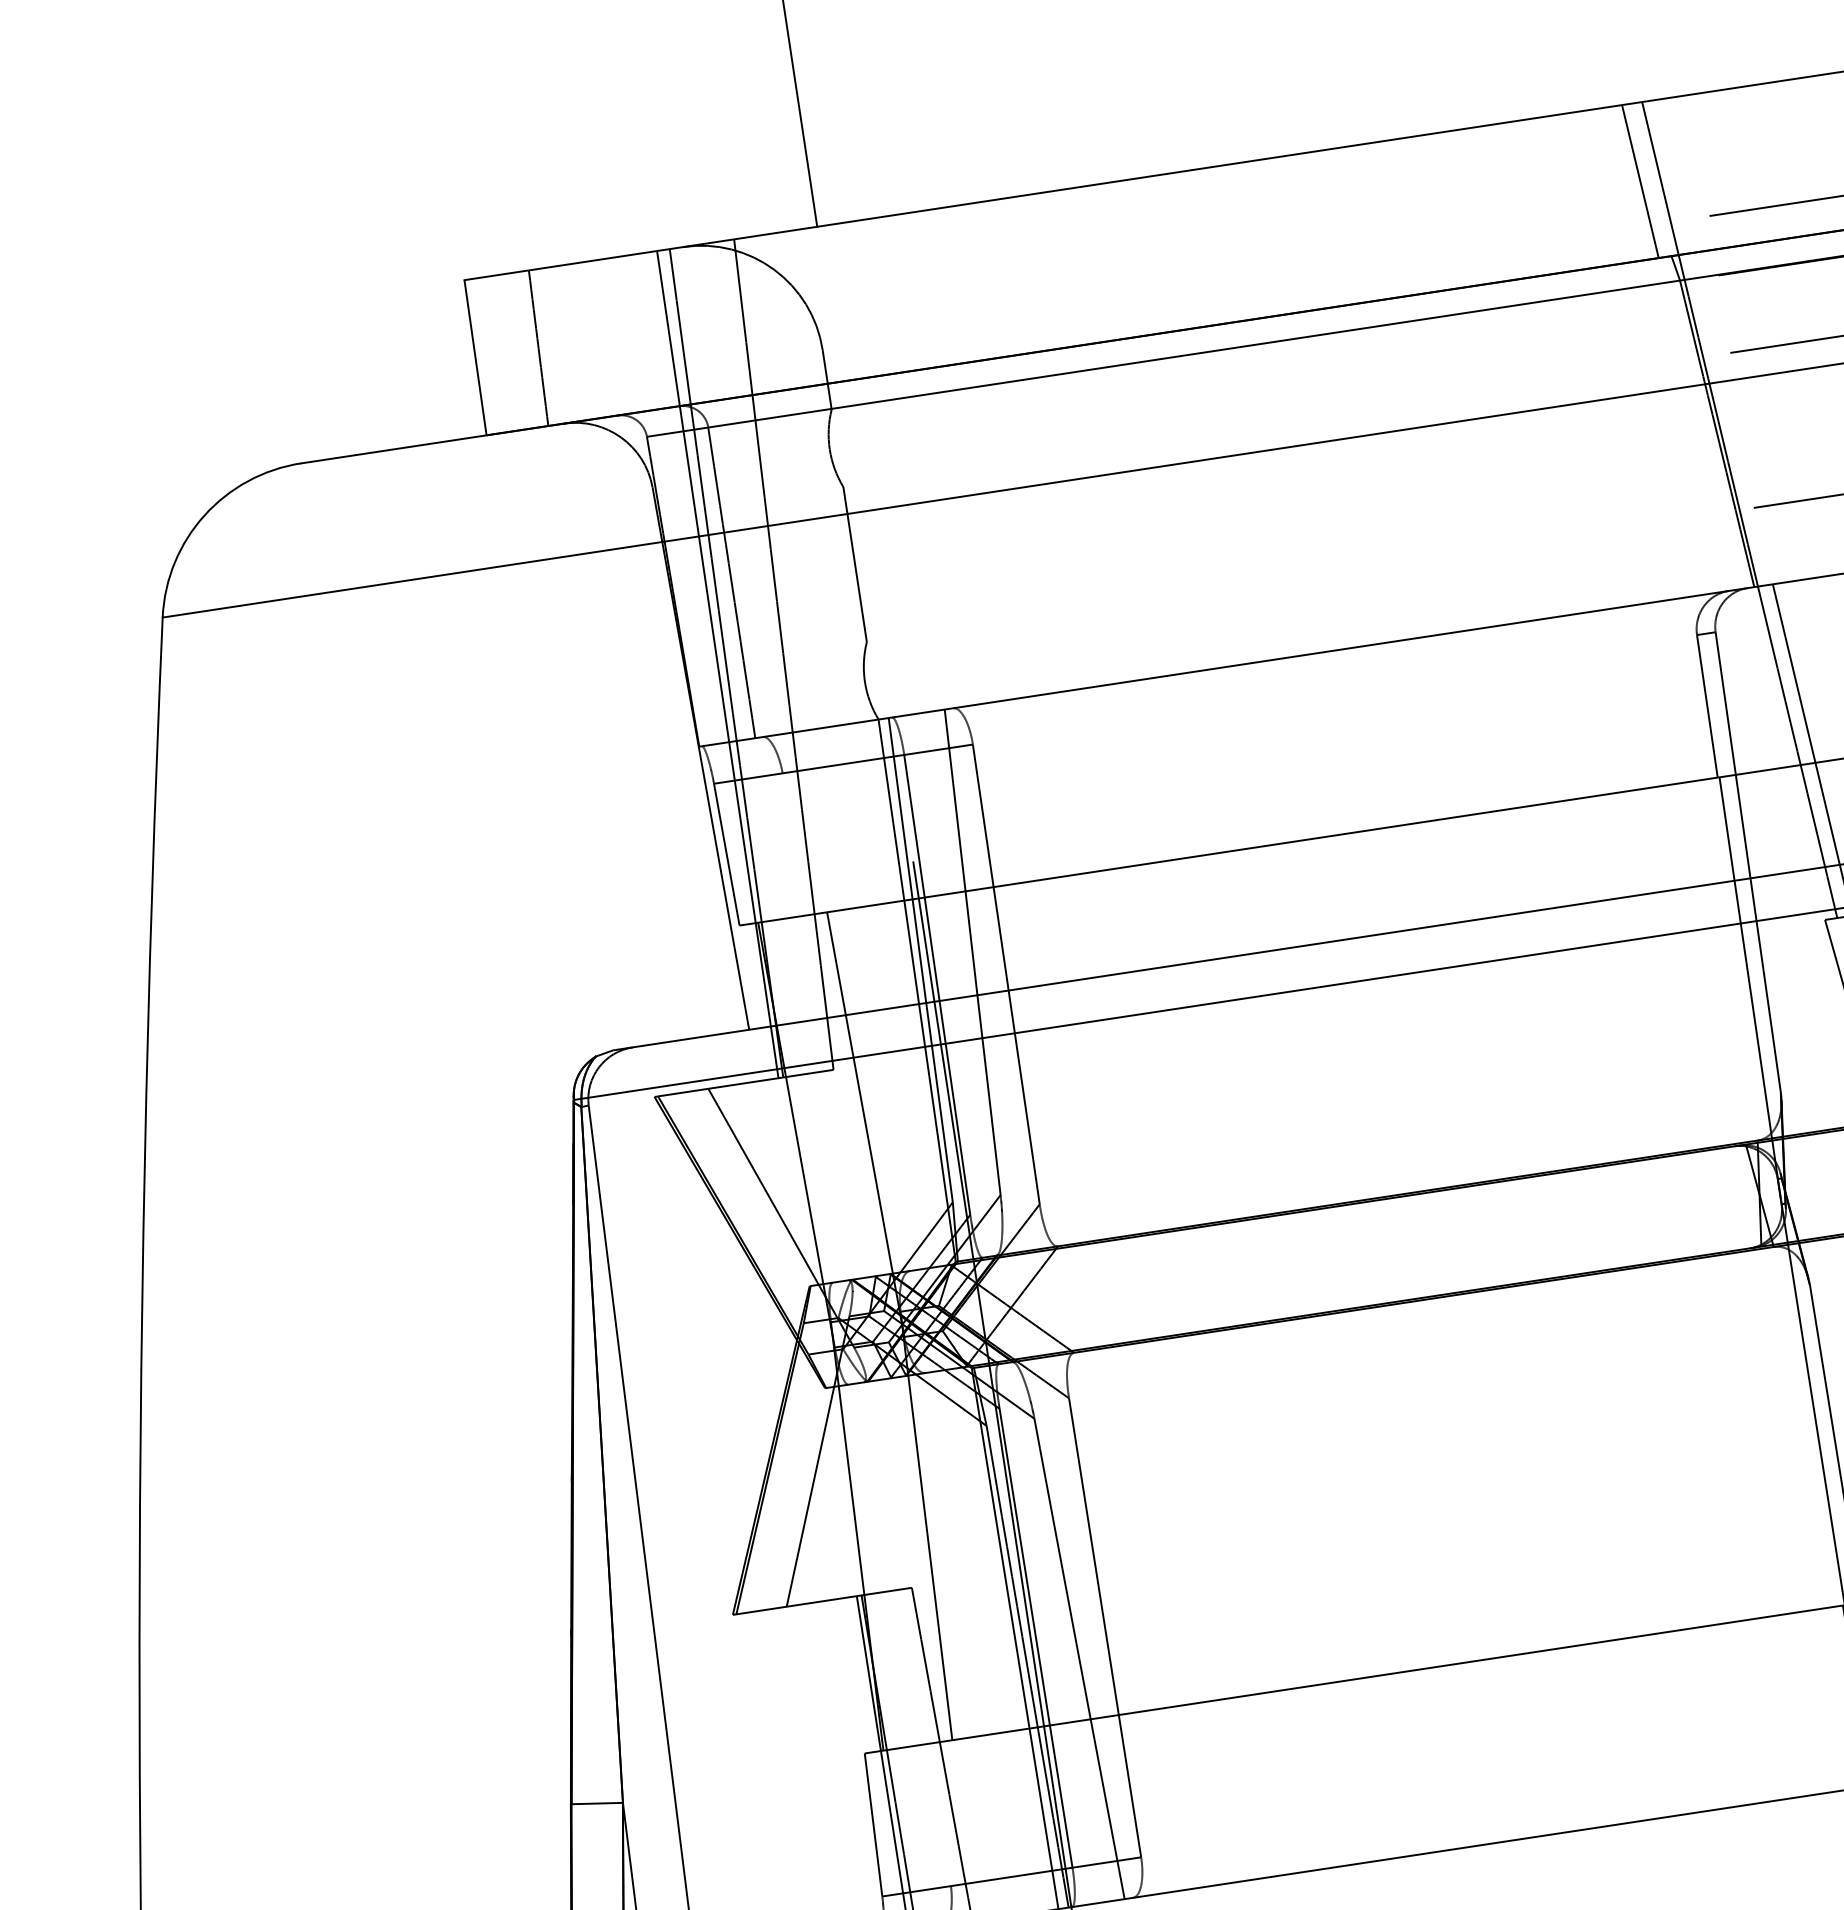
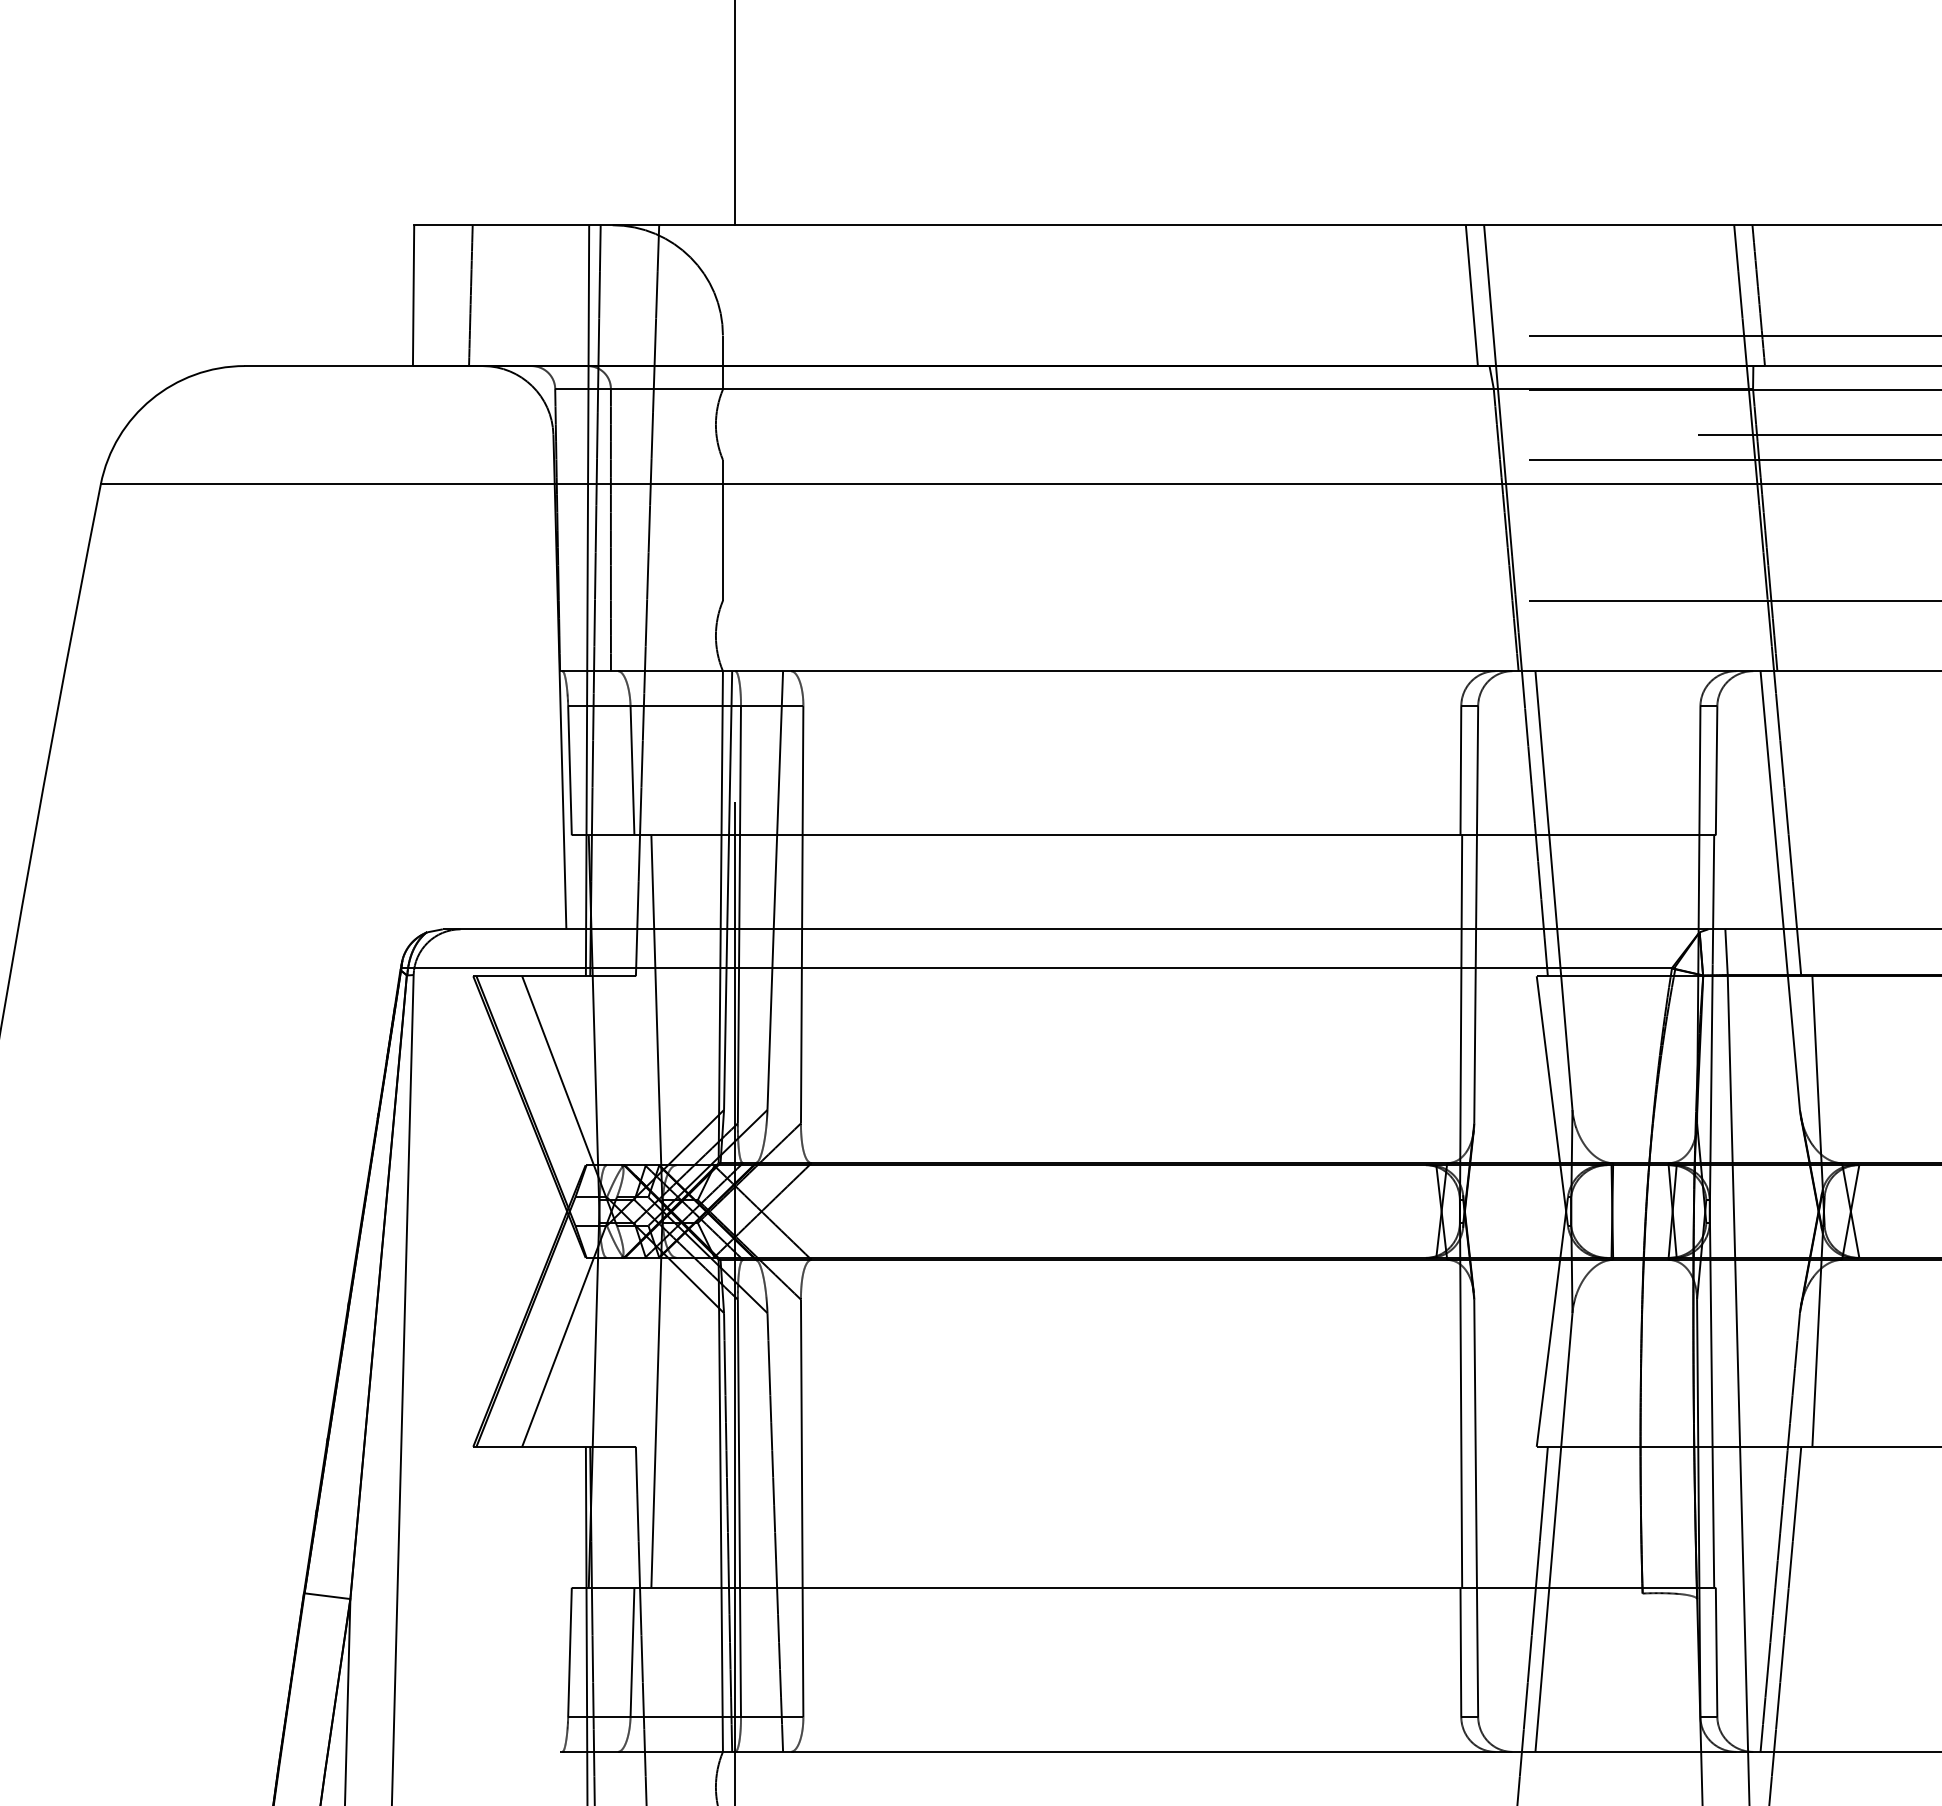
line: (795, 843) -> (632, 770), added
line: (942, 1814) -> (632, 1652), added

